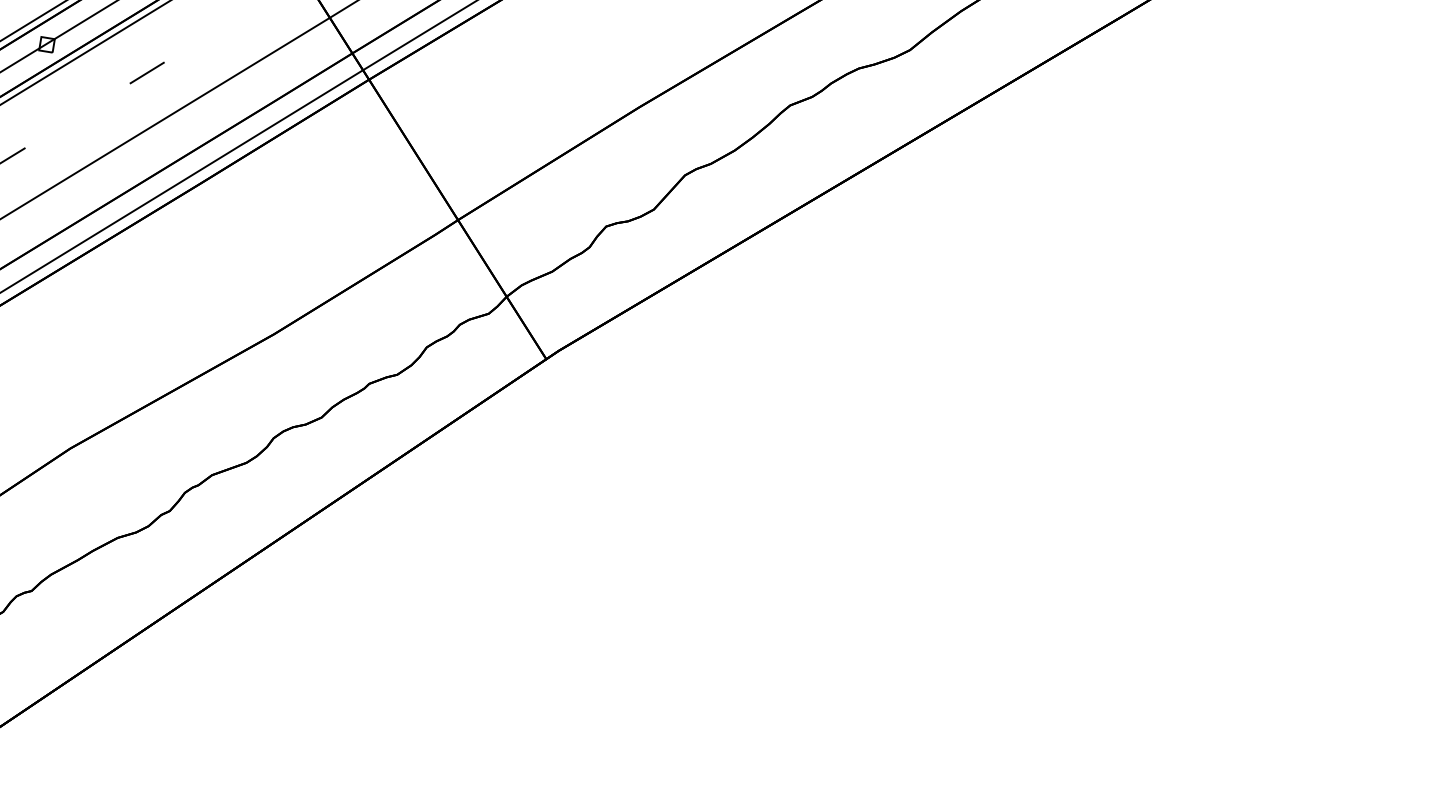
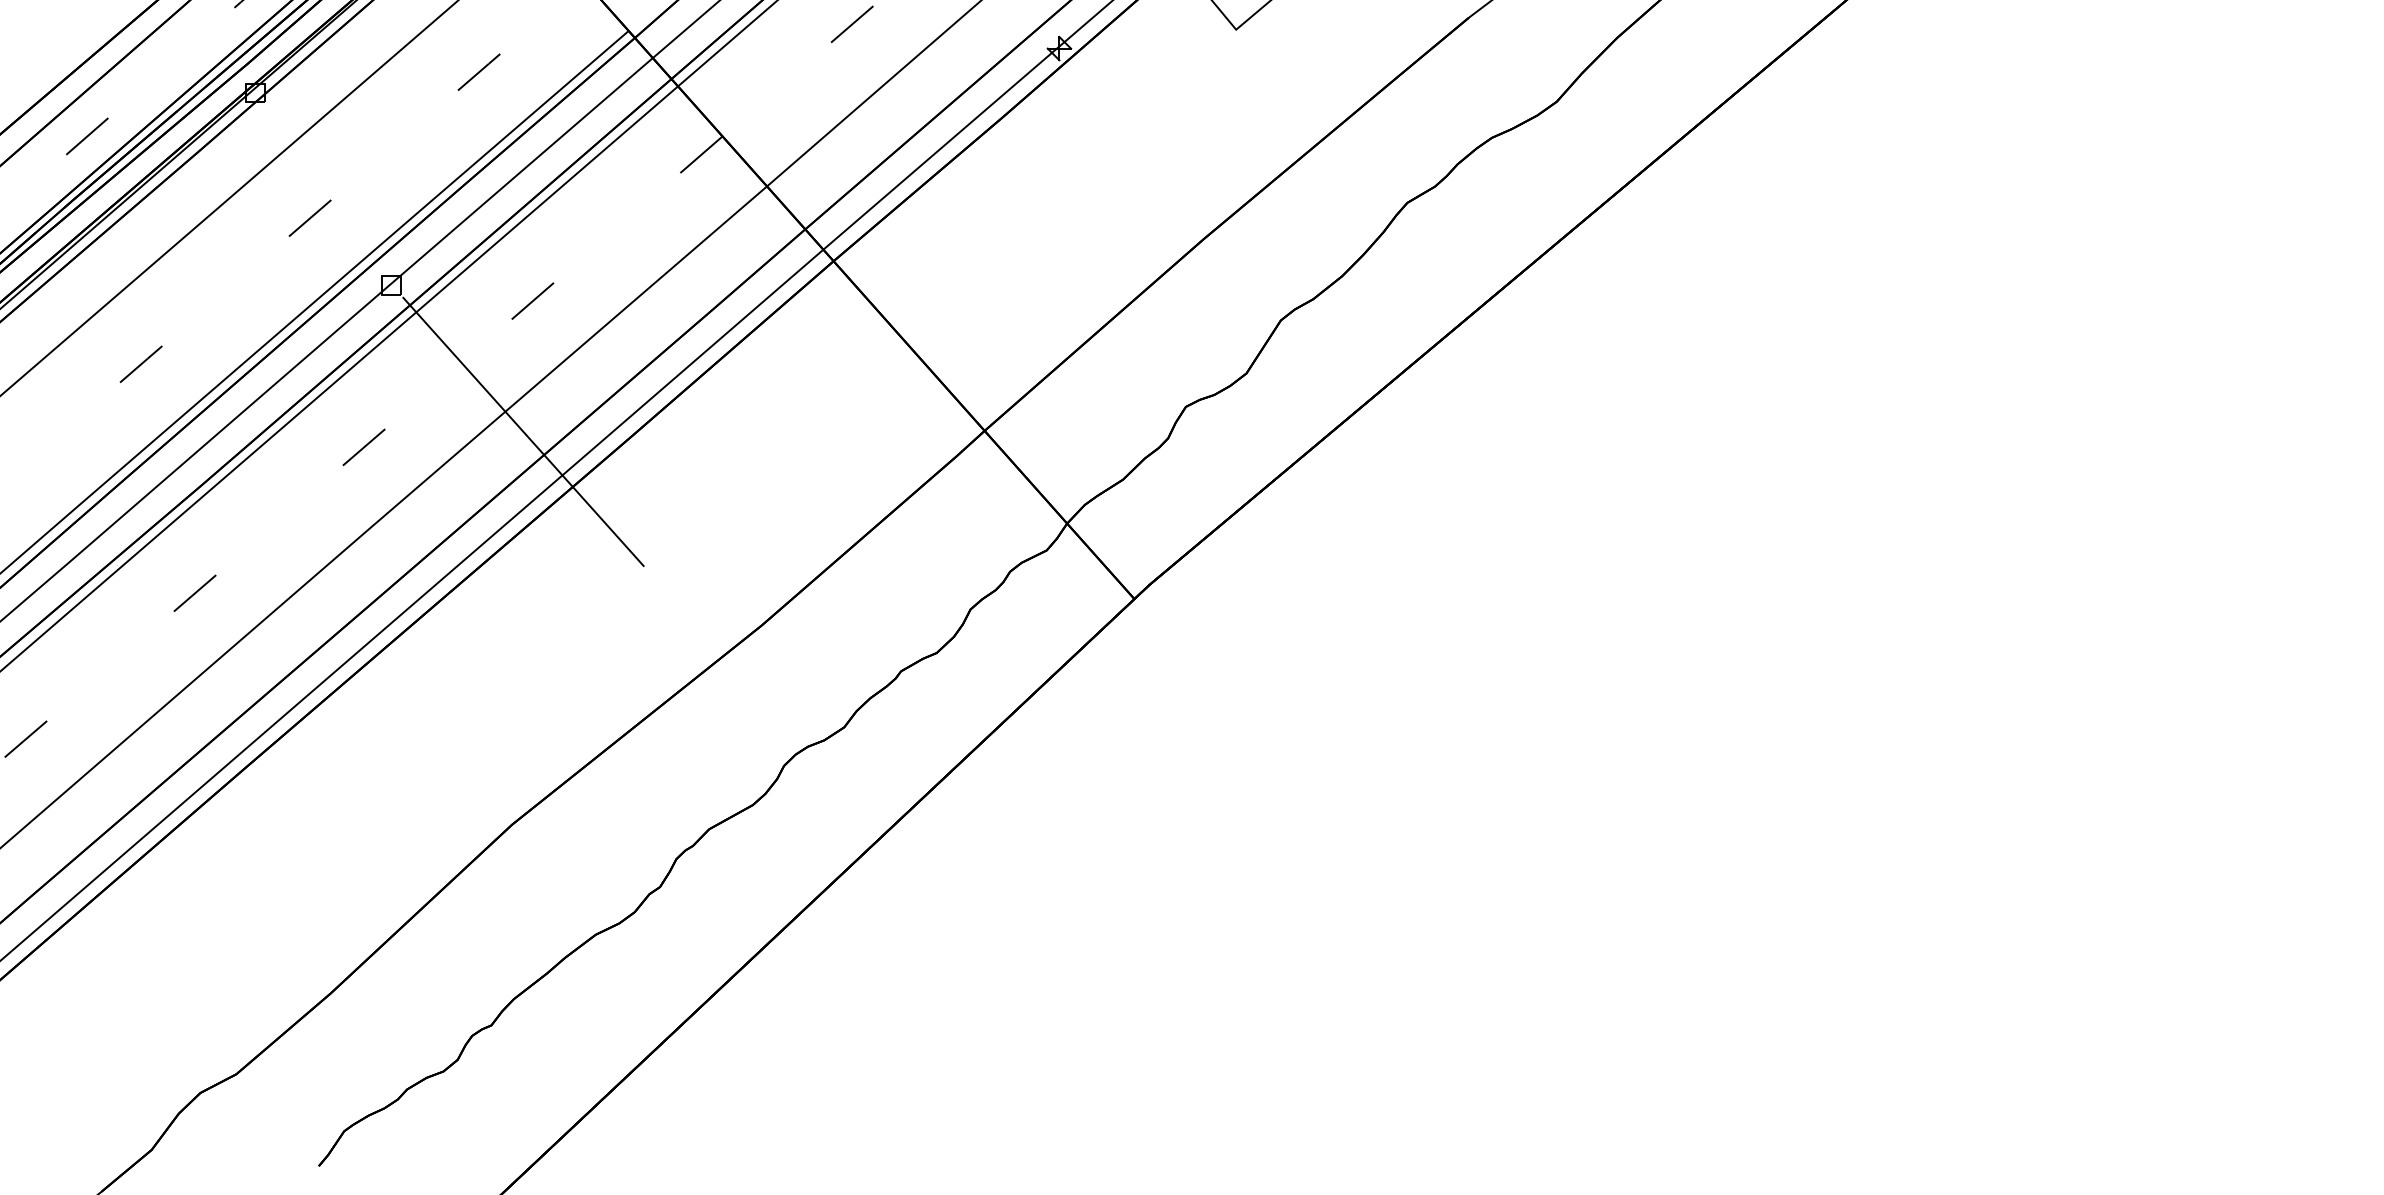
line: (125, 166) -> (523, 431), added

